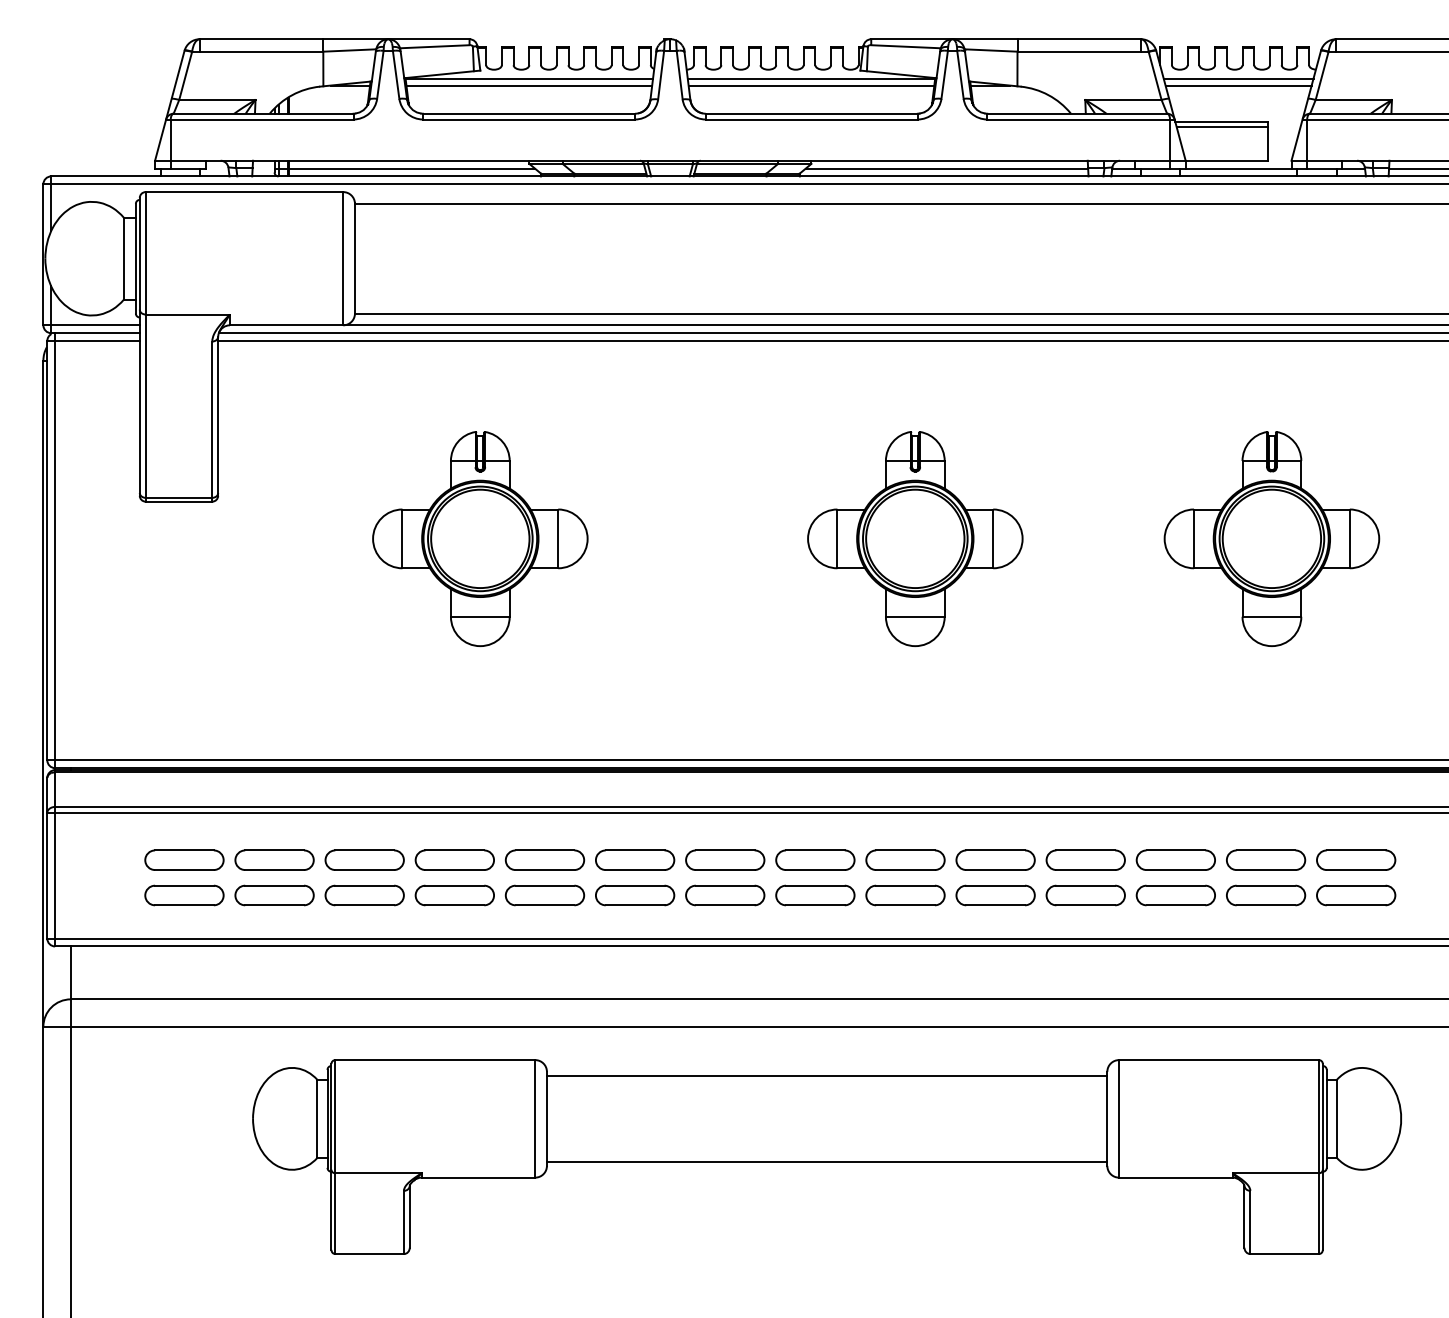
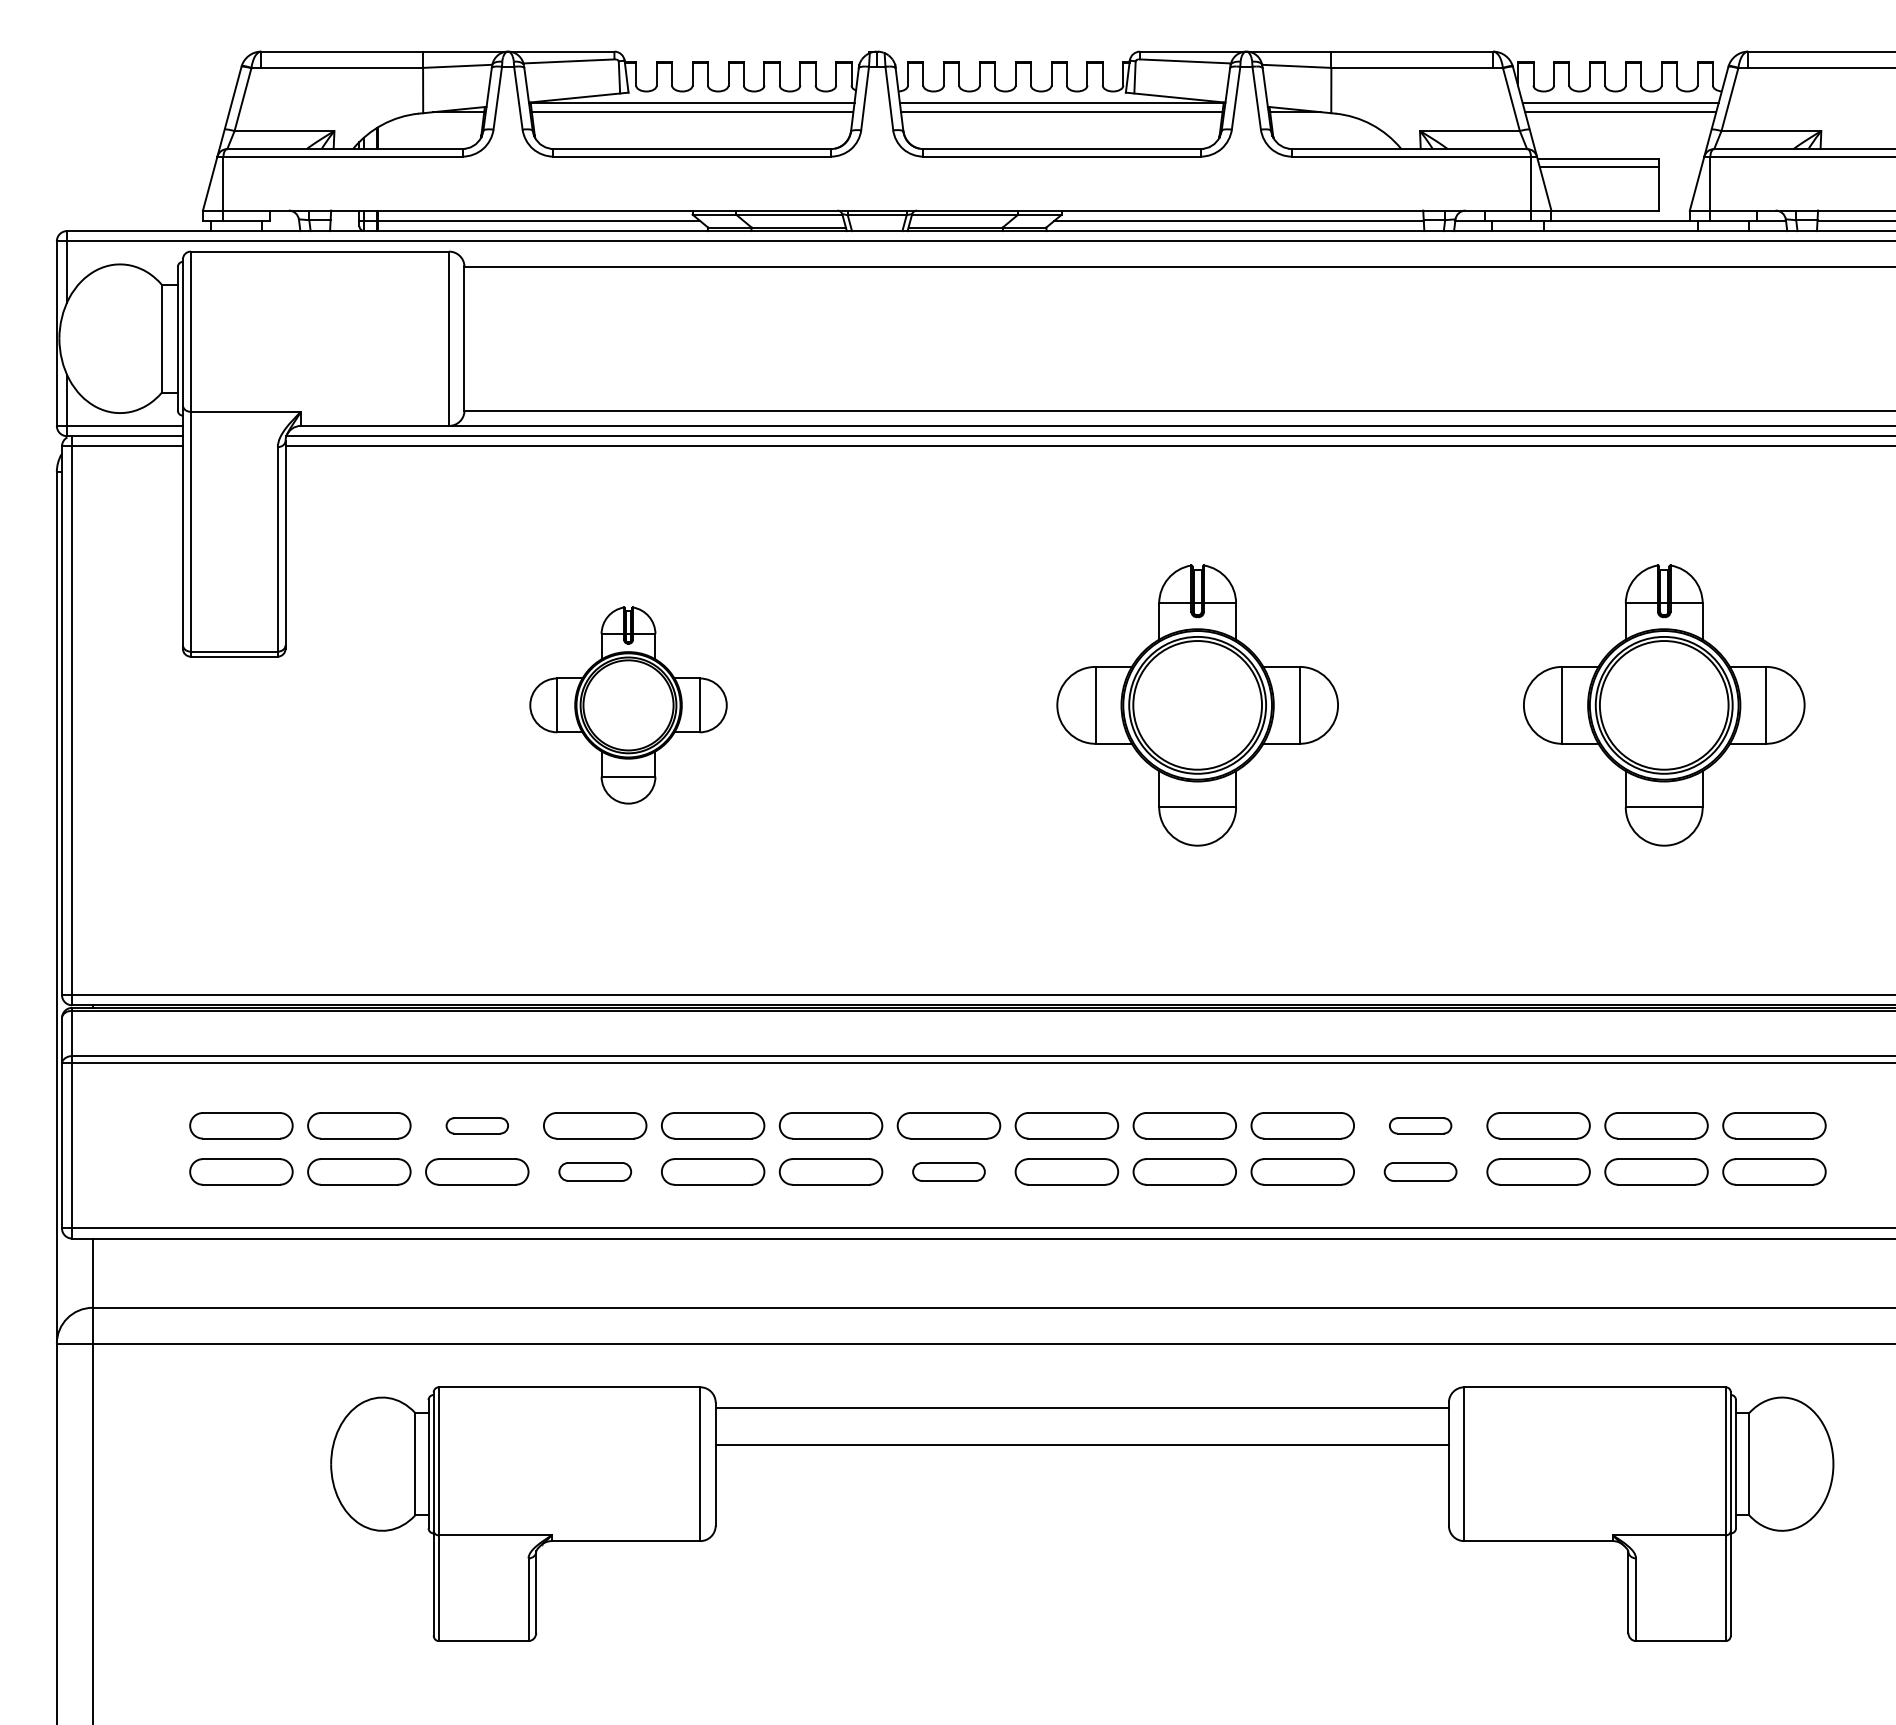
part: (480, 539) -> (628, 705), size x0.7
part: (364, 860) -> (477, 1125), size x0.6
part: (1085, 860) -> (1420, 1125), size x0.6
part: (455, 895) -> (595, 1171), size x0.7
part: (724, 895) -> (948, 1171), size x0.7
part: (1085, 895) -> (1420, 1171), size x0.7
line: (826, 1161) -> (1081, 1444), moved

